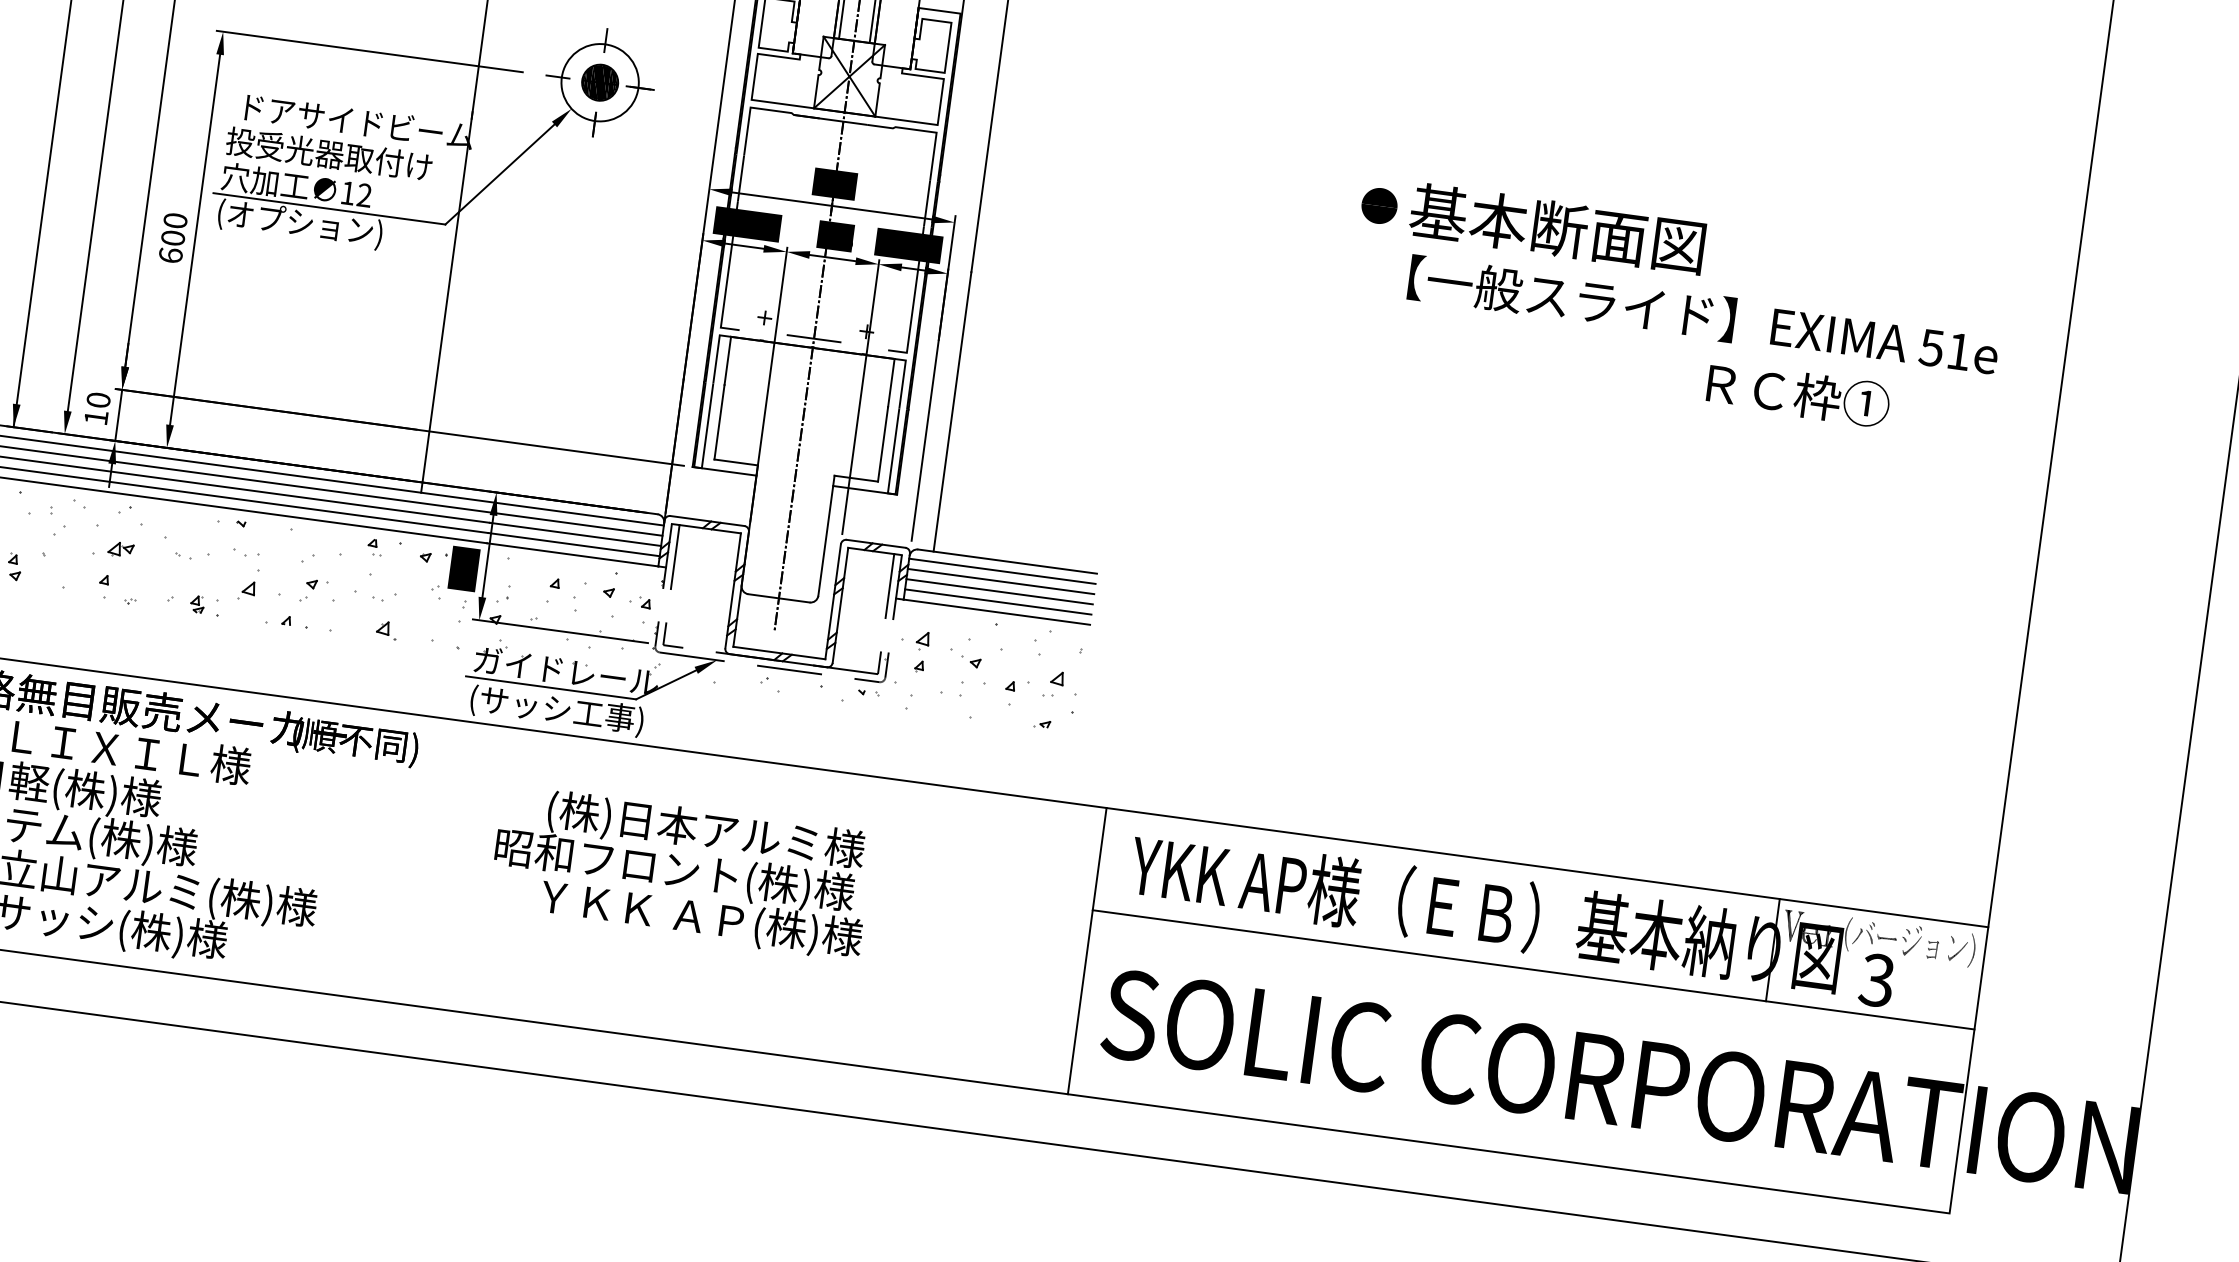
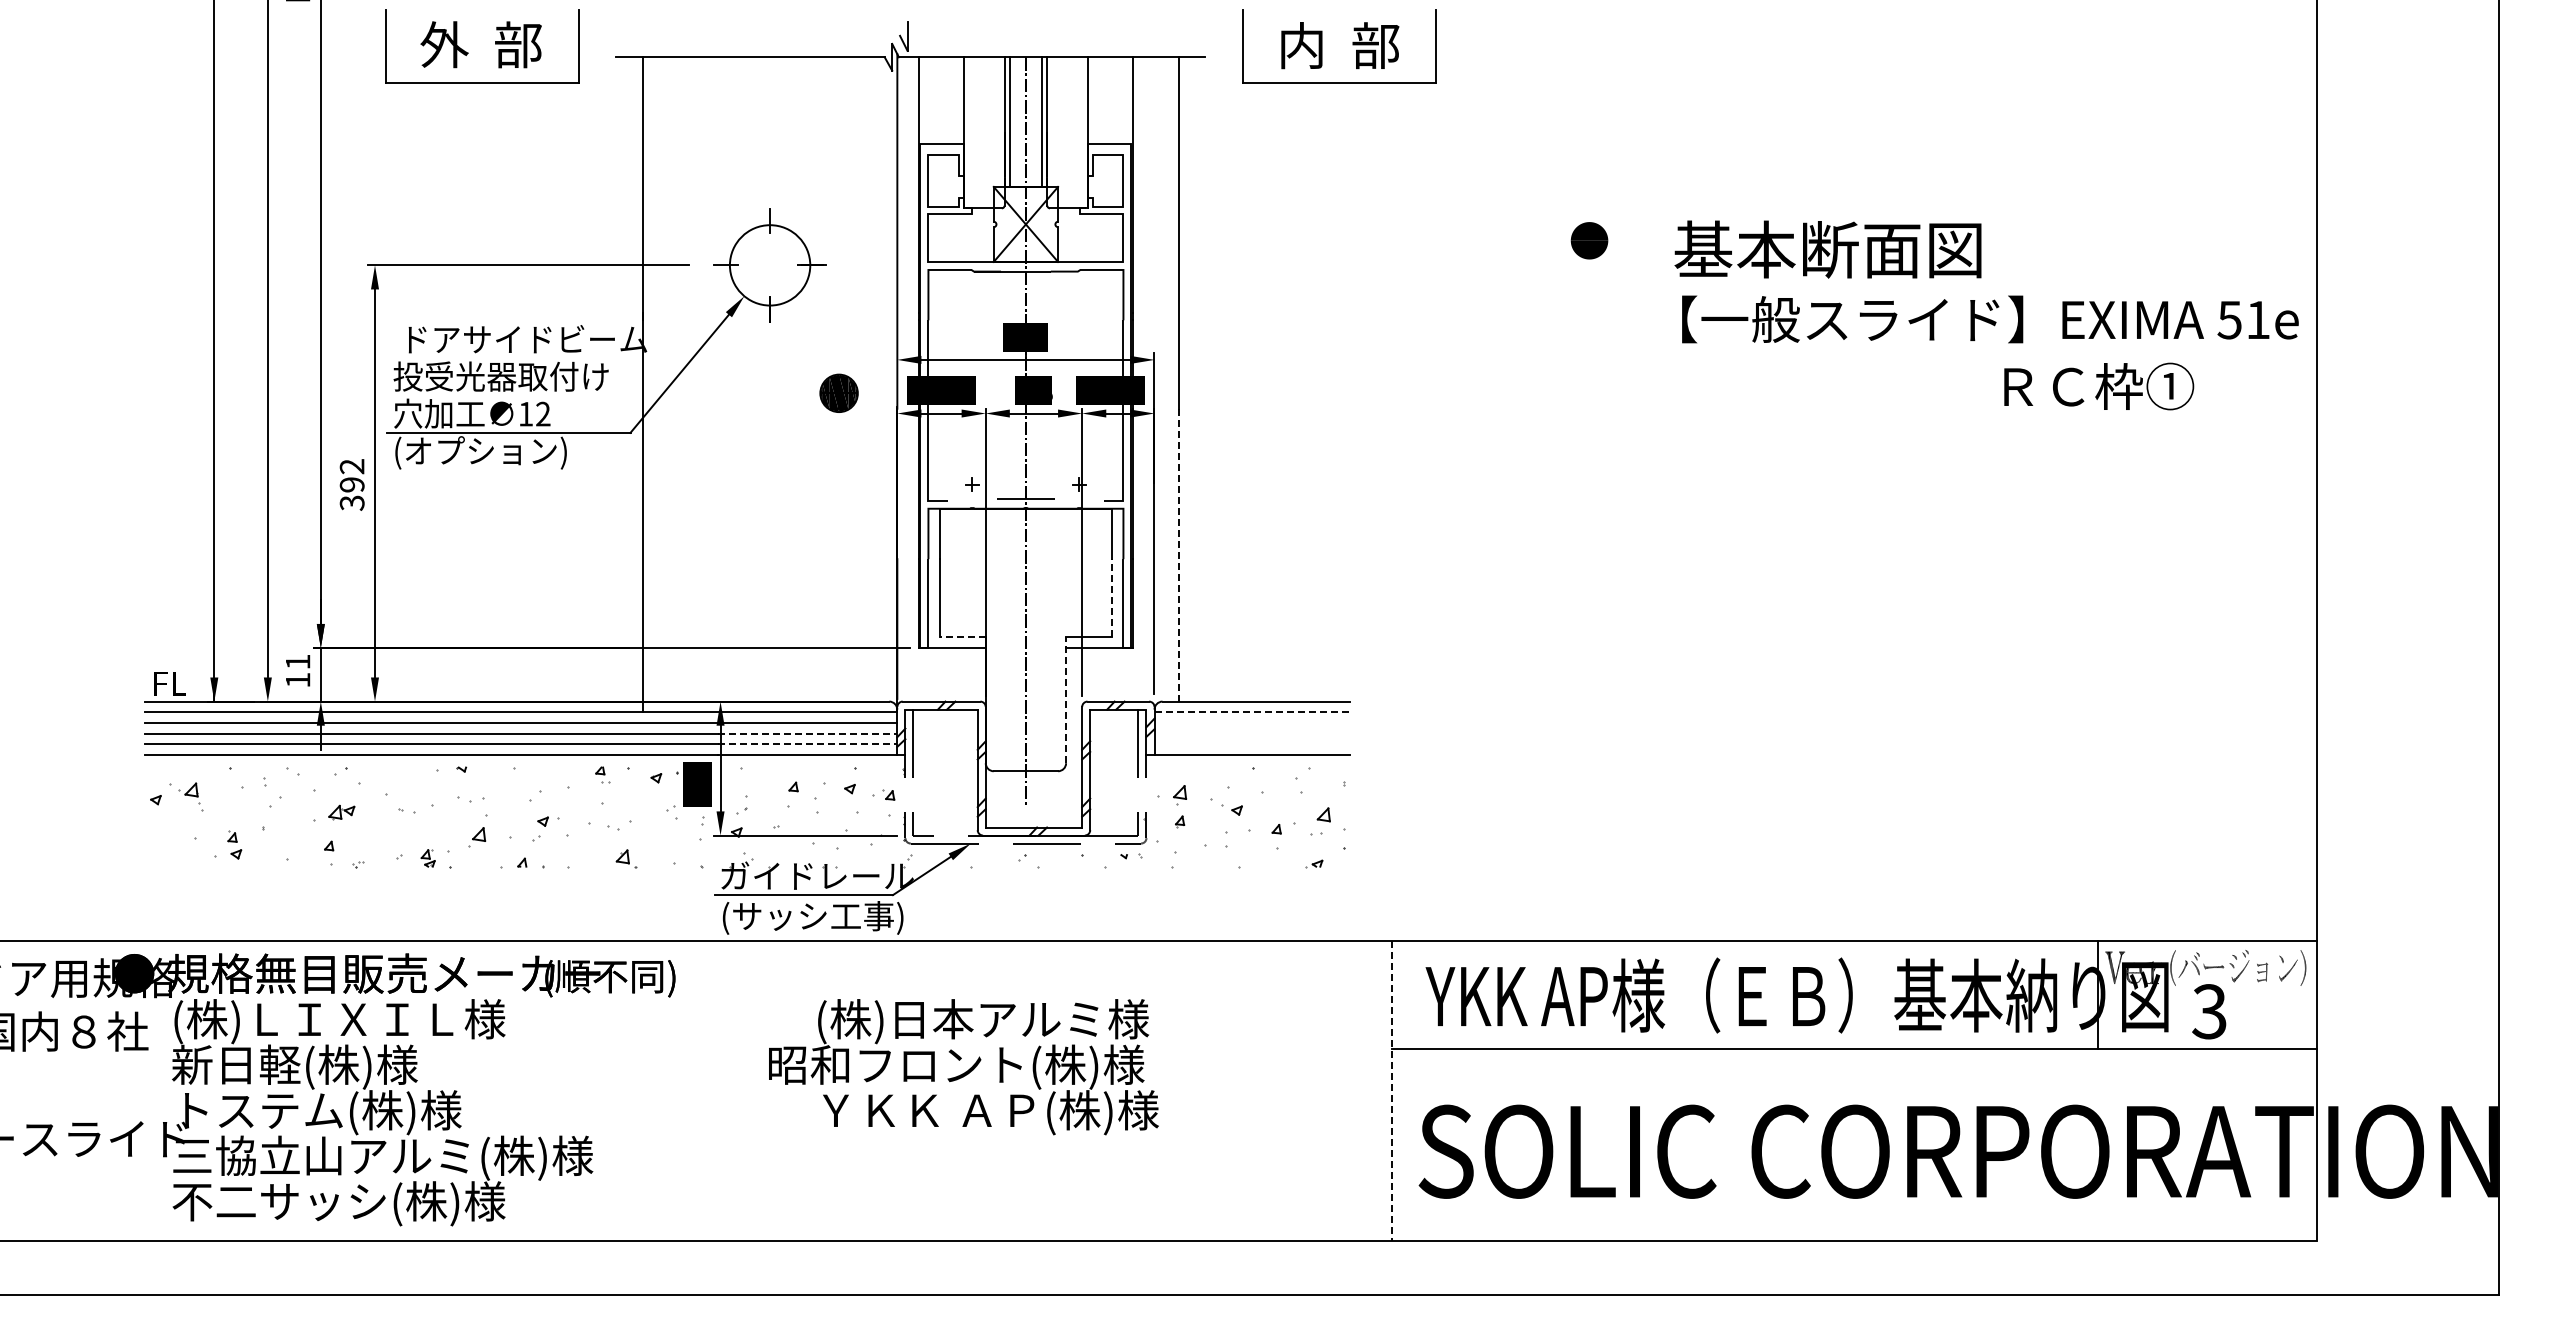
part: (599, 81) -> (838, 392), moved
part: (1379, 205) -> (1589, 240), moved
text: (172, 237) -> (351, 484), 600 -> 392
text: (1700, 312) -> (1986, 315), moved
text: (98, 399) -> (297, 661), 10 -> 11
line: (952, 411) -> (1178, 554), solid -> dashed
line: (883, 443) -> (1111, 597), solid -> dashed
line: (735, 462) -> (962, 637), solid -> dashed
line: (575, 534) -> (807, 733), solid -> dashed
line: (826, 536) -> (1066, 700), solid -> dashed
line: (574, 544) -> (807, 744), solid -> dashed
line: (1002, 571) -> (1252, 712), solid -> dashed
line: (1000, 581) -> (1251, 723), removed
line: (999, 591) -> (1251, 733), removed
line: (997, 601) -> (1251, 744), removed
line: (1087, 951) -> (1392, 1091), solid -> dashed

